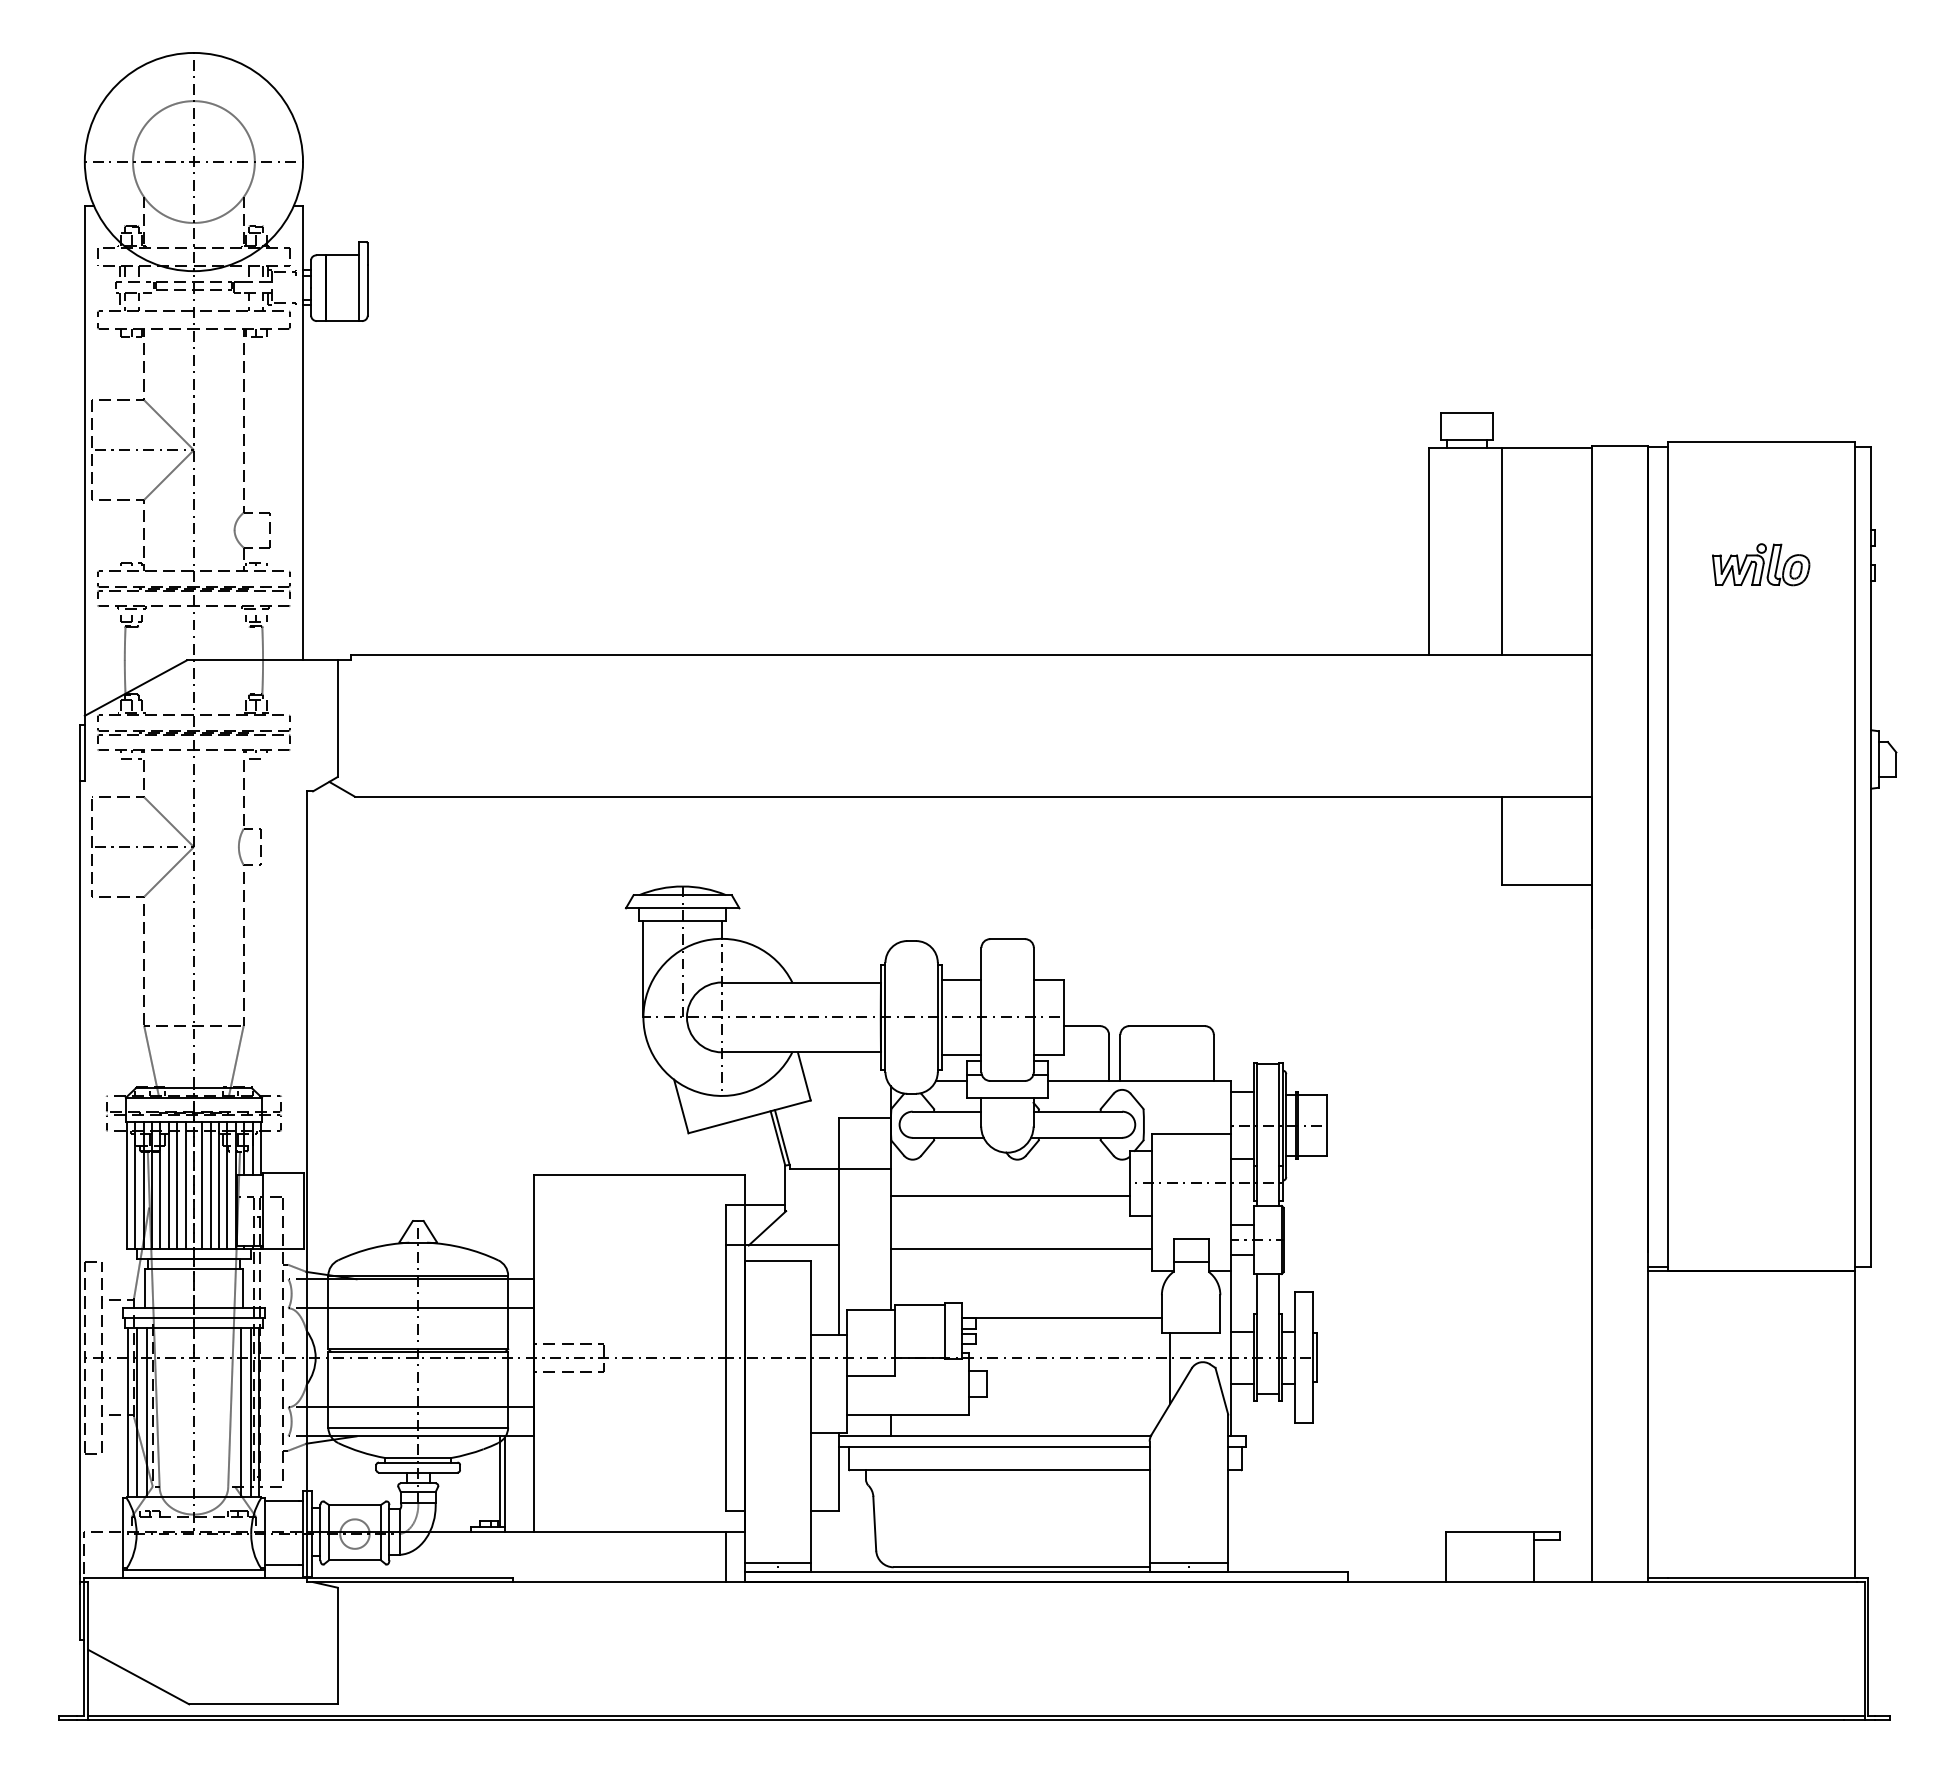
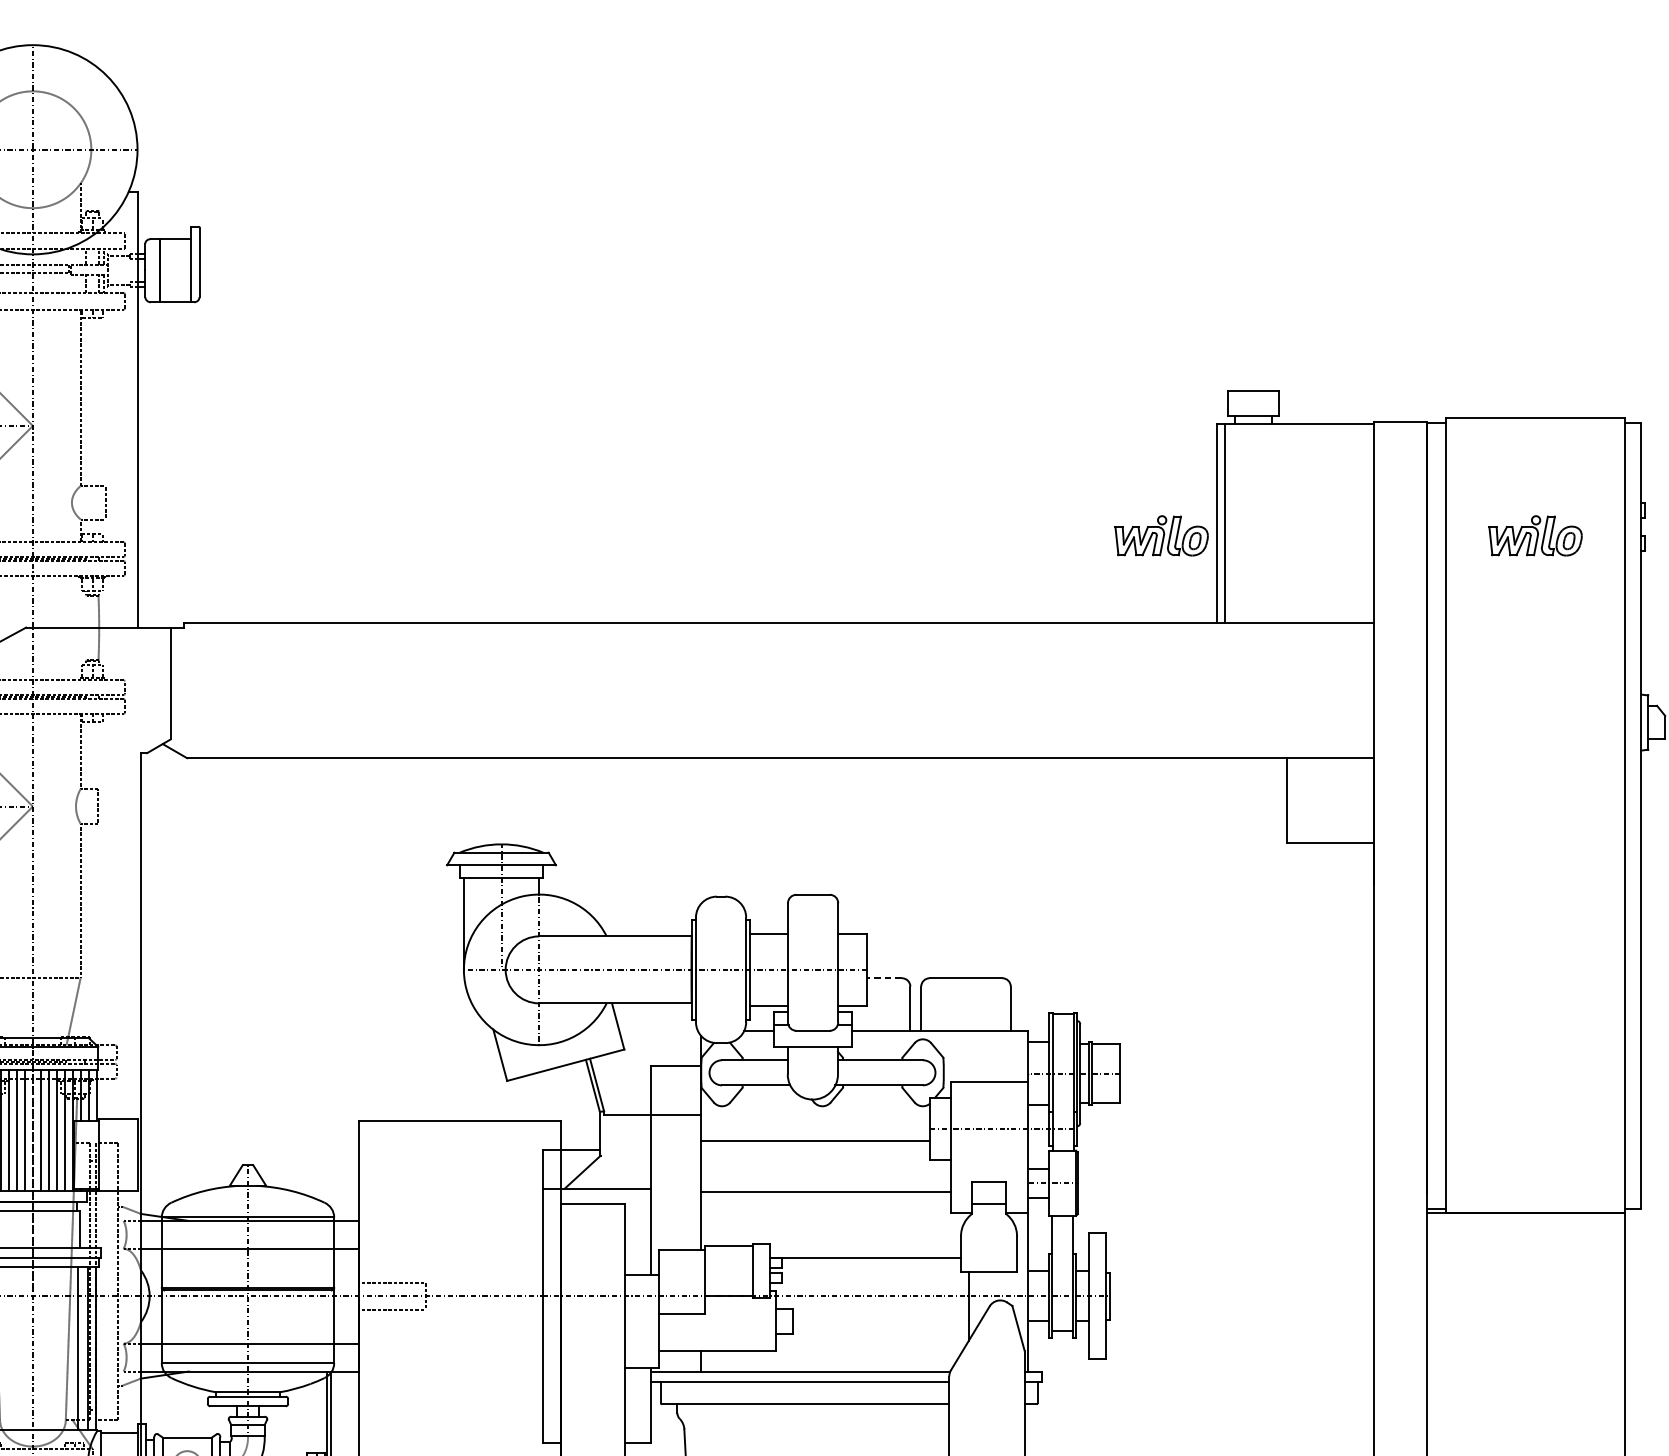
line: (1502, 551) -> (1225, 523), moved
part: (1371, 564) -> (1161, 535), added
line: (1081, 1026) -> (883, 978), solid -> dashed

